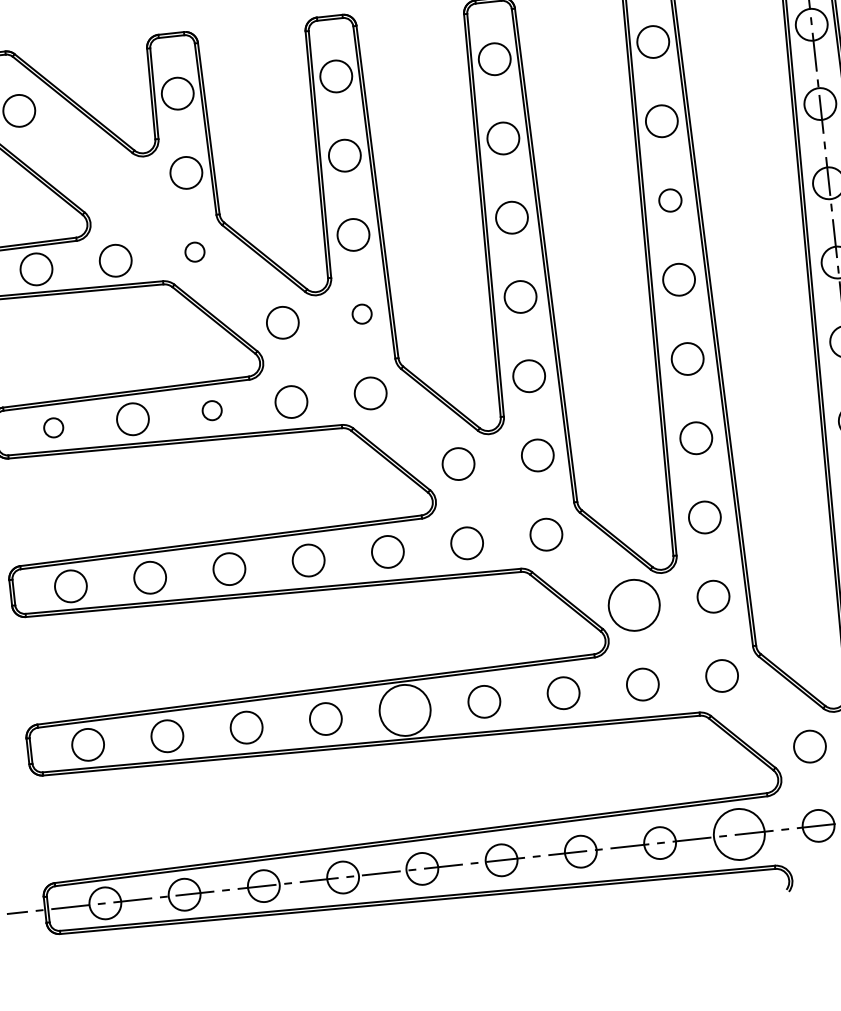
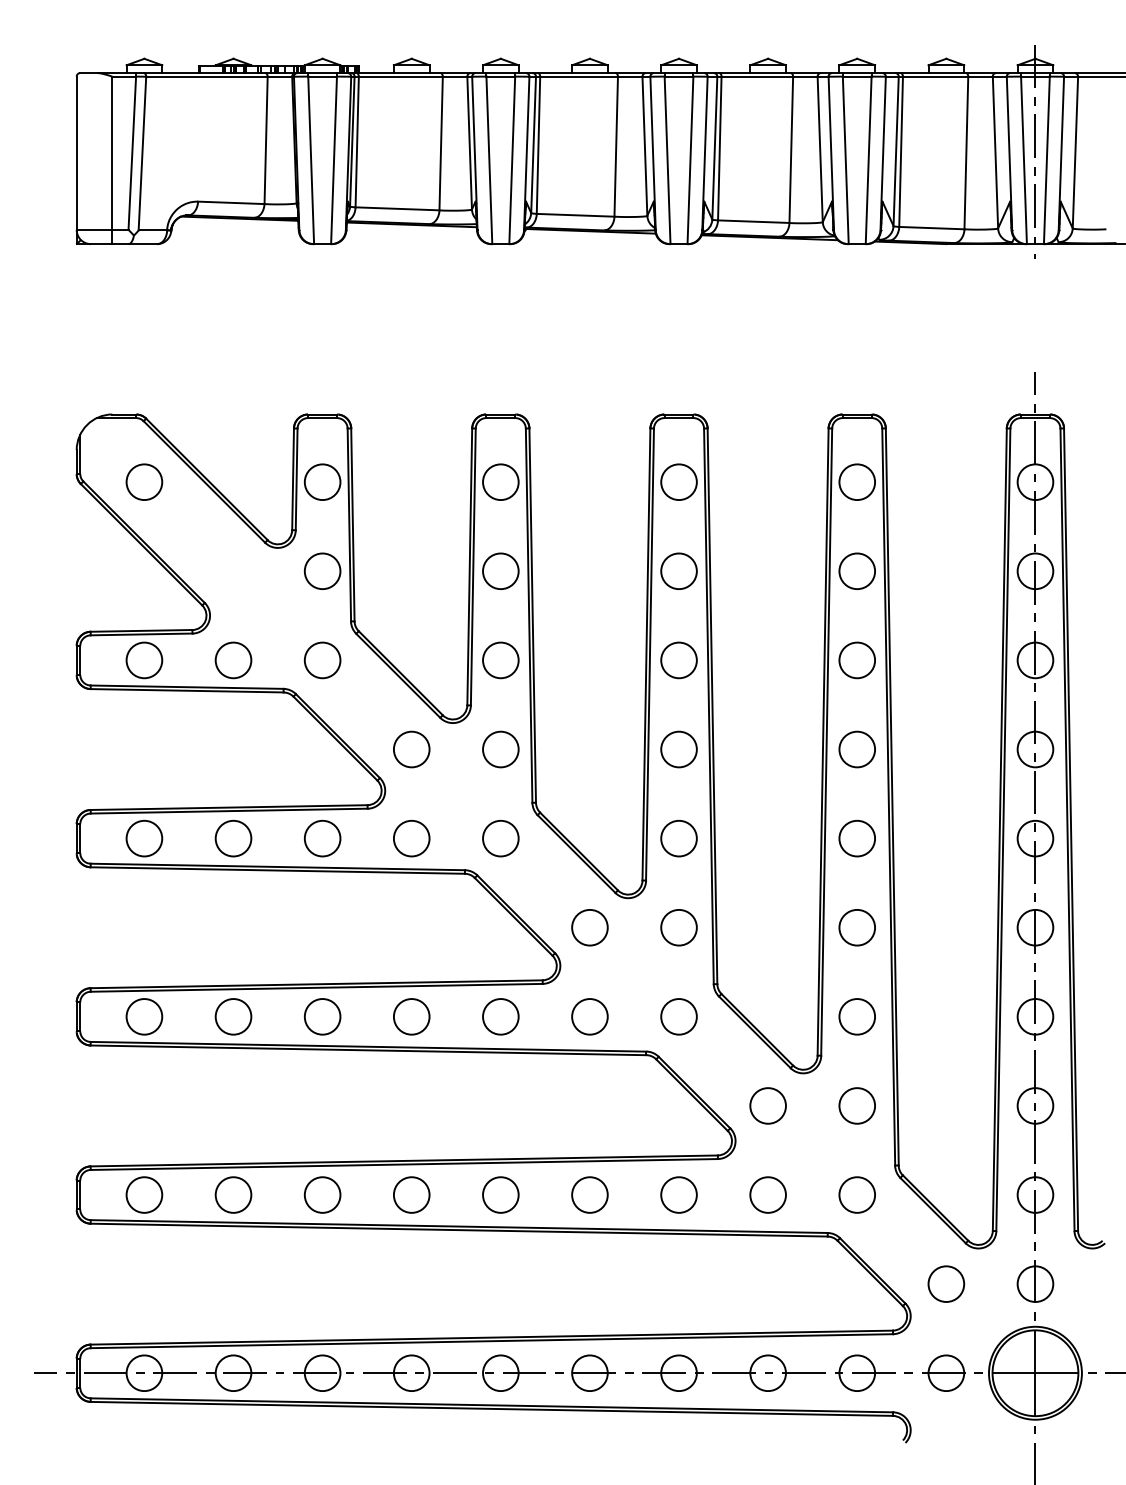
circle: (669, 200) -> (856, 660), size x1.43
circle: (194, 252) -> (322, 660), size x1.67
circle: (361, 314) -> (500, 749), size x1.67
circle: (212, 410) -> (322, 838), size x1.67
circle: (53, 427) -> (144, 838), size x1.67
circle: (633, 605) -> (767, 1105), size x0.62
circle: (404, 709) -> (500, 1194), size x0.62
circle: (739, 834) -> (857, 1373), size x0.62

